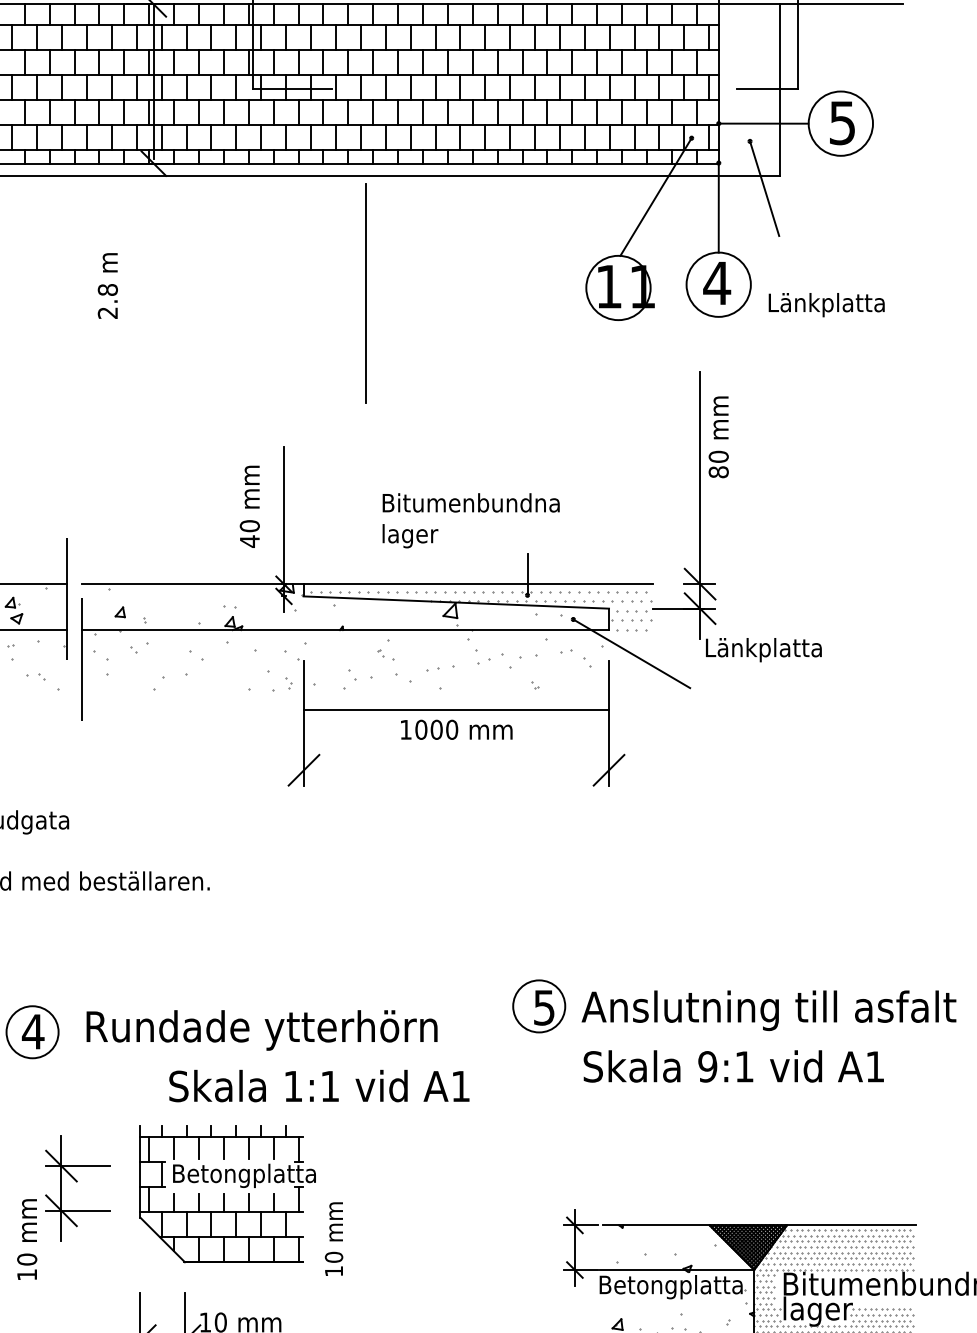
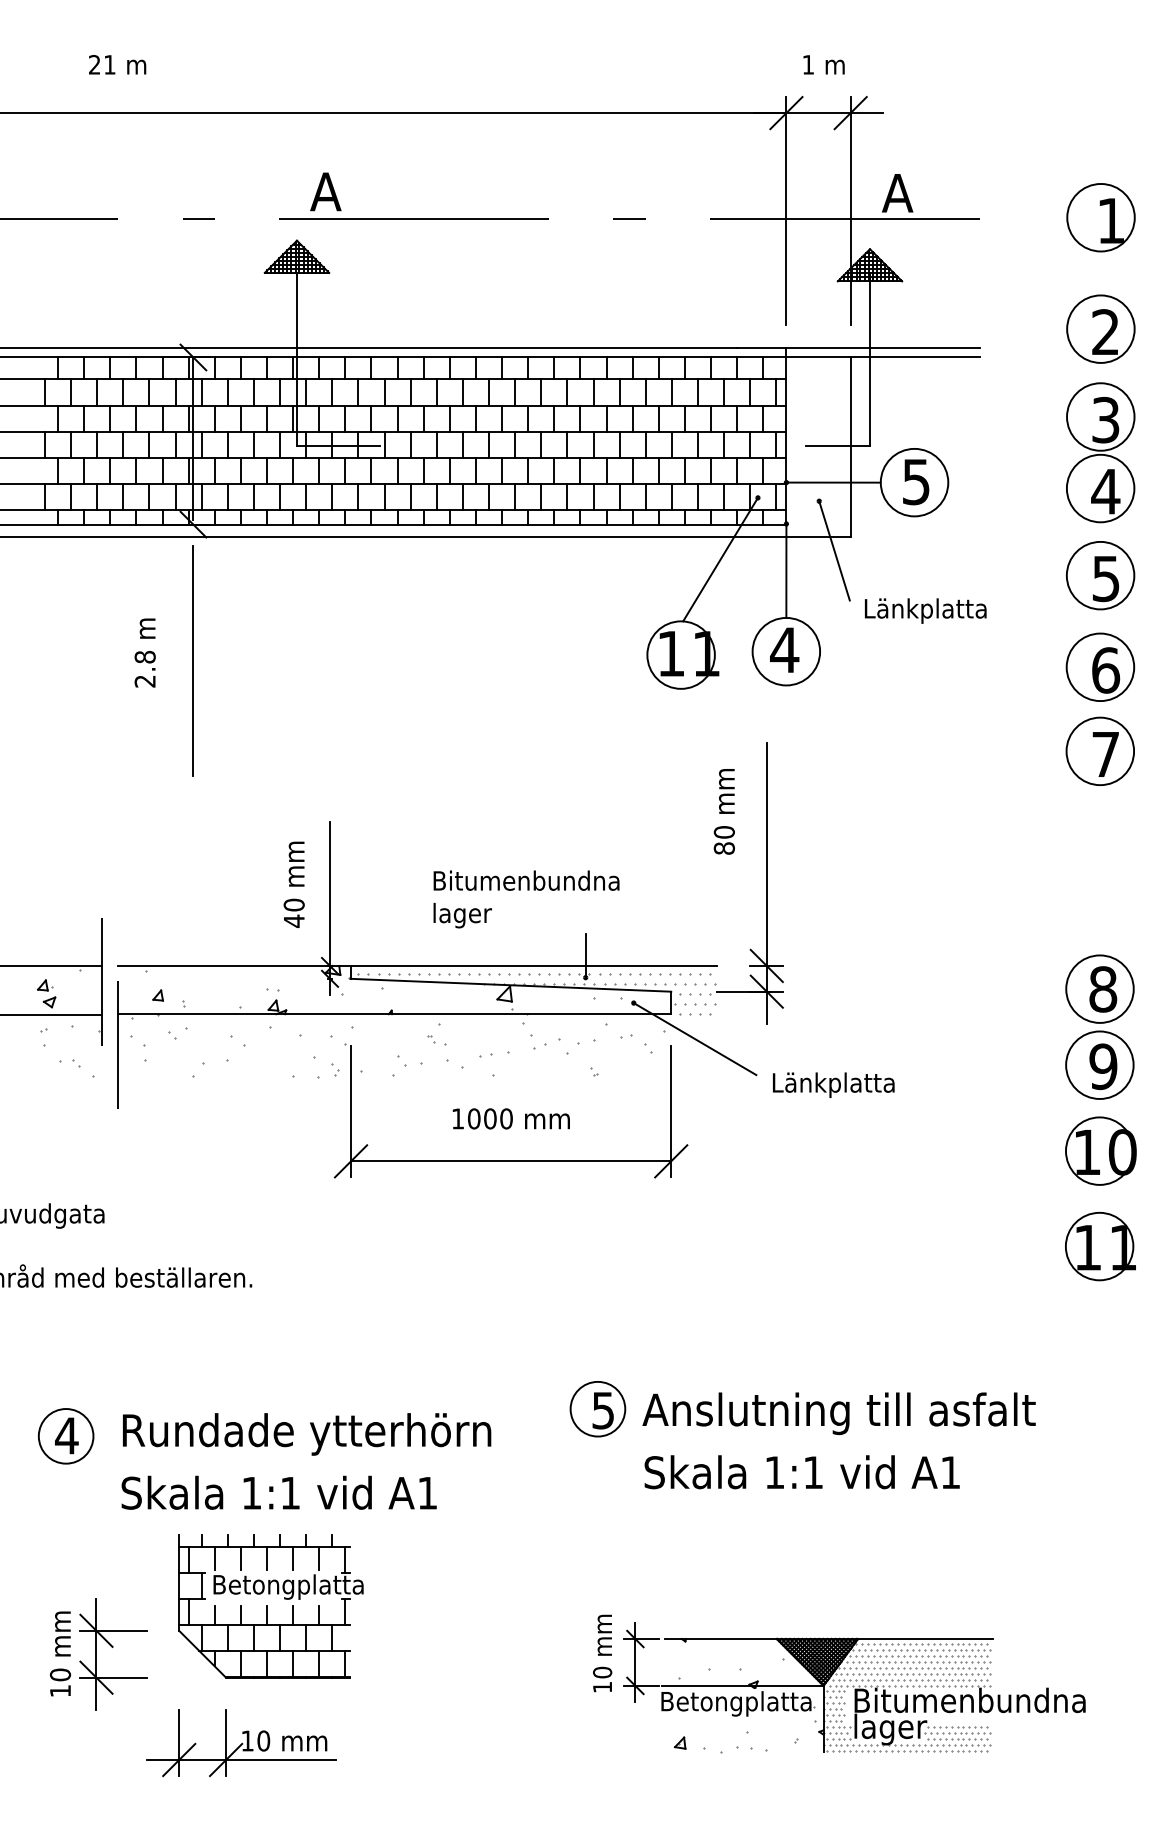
line: (365, 293) -> (192, 660), moved
text: (826, 304) -> (925, 610), moved
text: (717, 436) -> (723, 811), moved
text: (763, 649) -> (833, 1084), moved
line: (456, 710) -> (511, 1161), moved
text: (707, 1066) -> (774, 1472), 9:1 -> 1:1
text: (318, 1085) -> (278, 1492), moved
part: (77, 1181) -> (113, 1647), moved
text: (333, 1239) -> (602, 1653), moved

